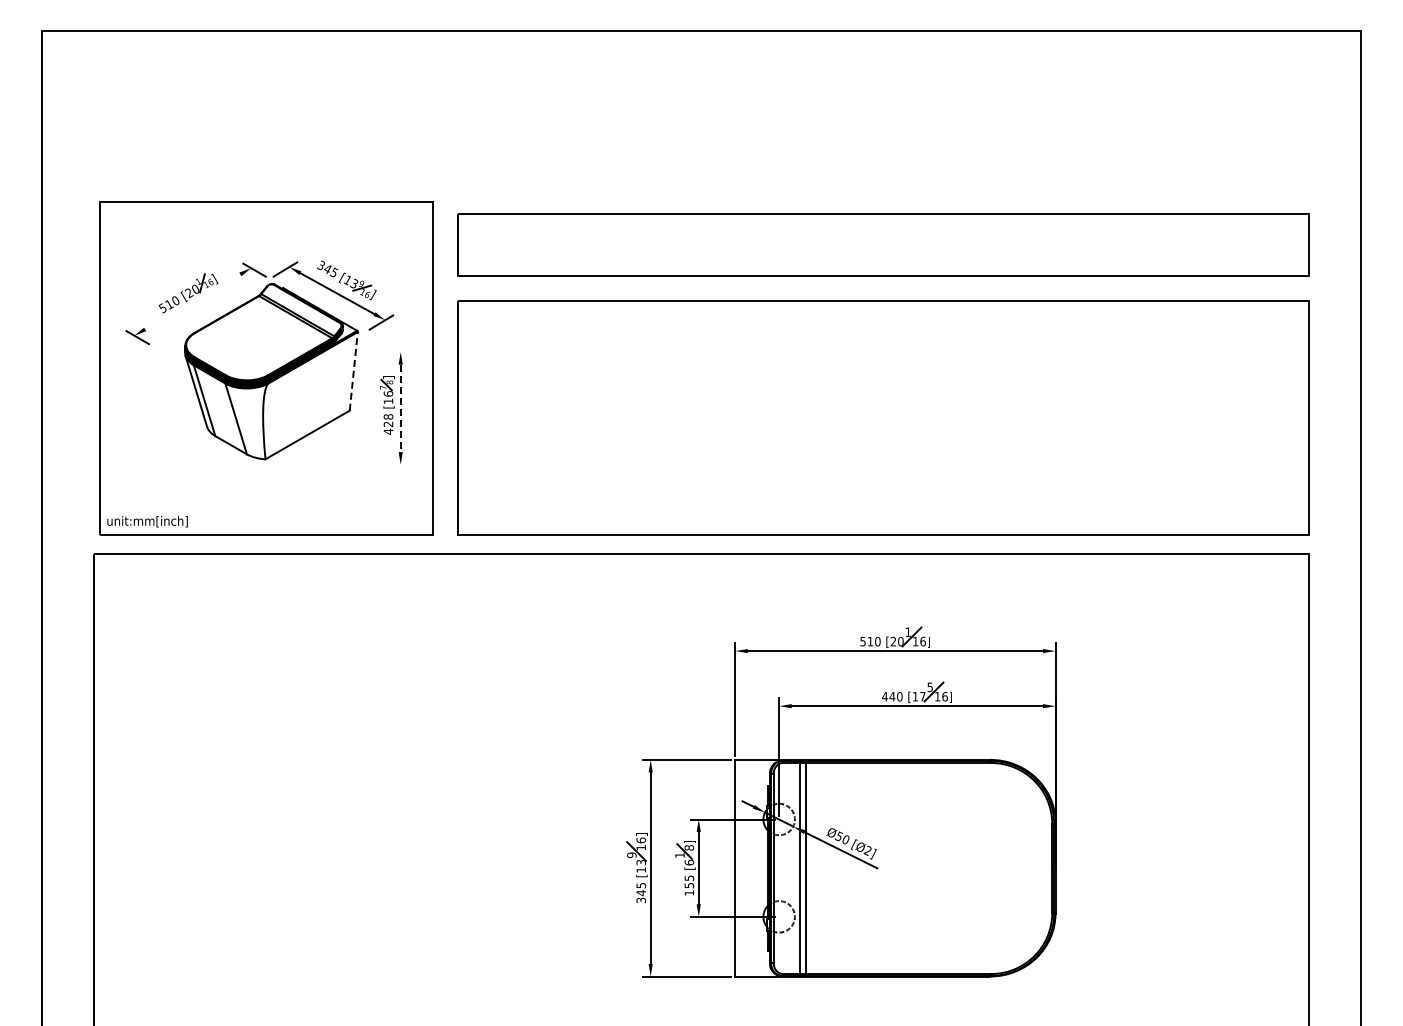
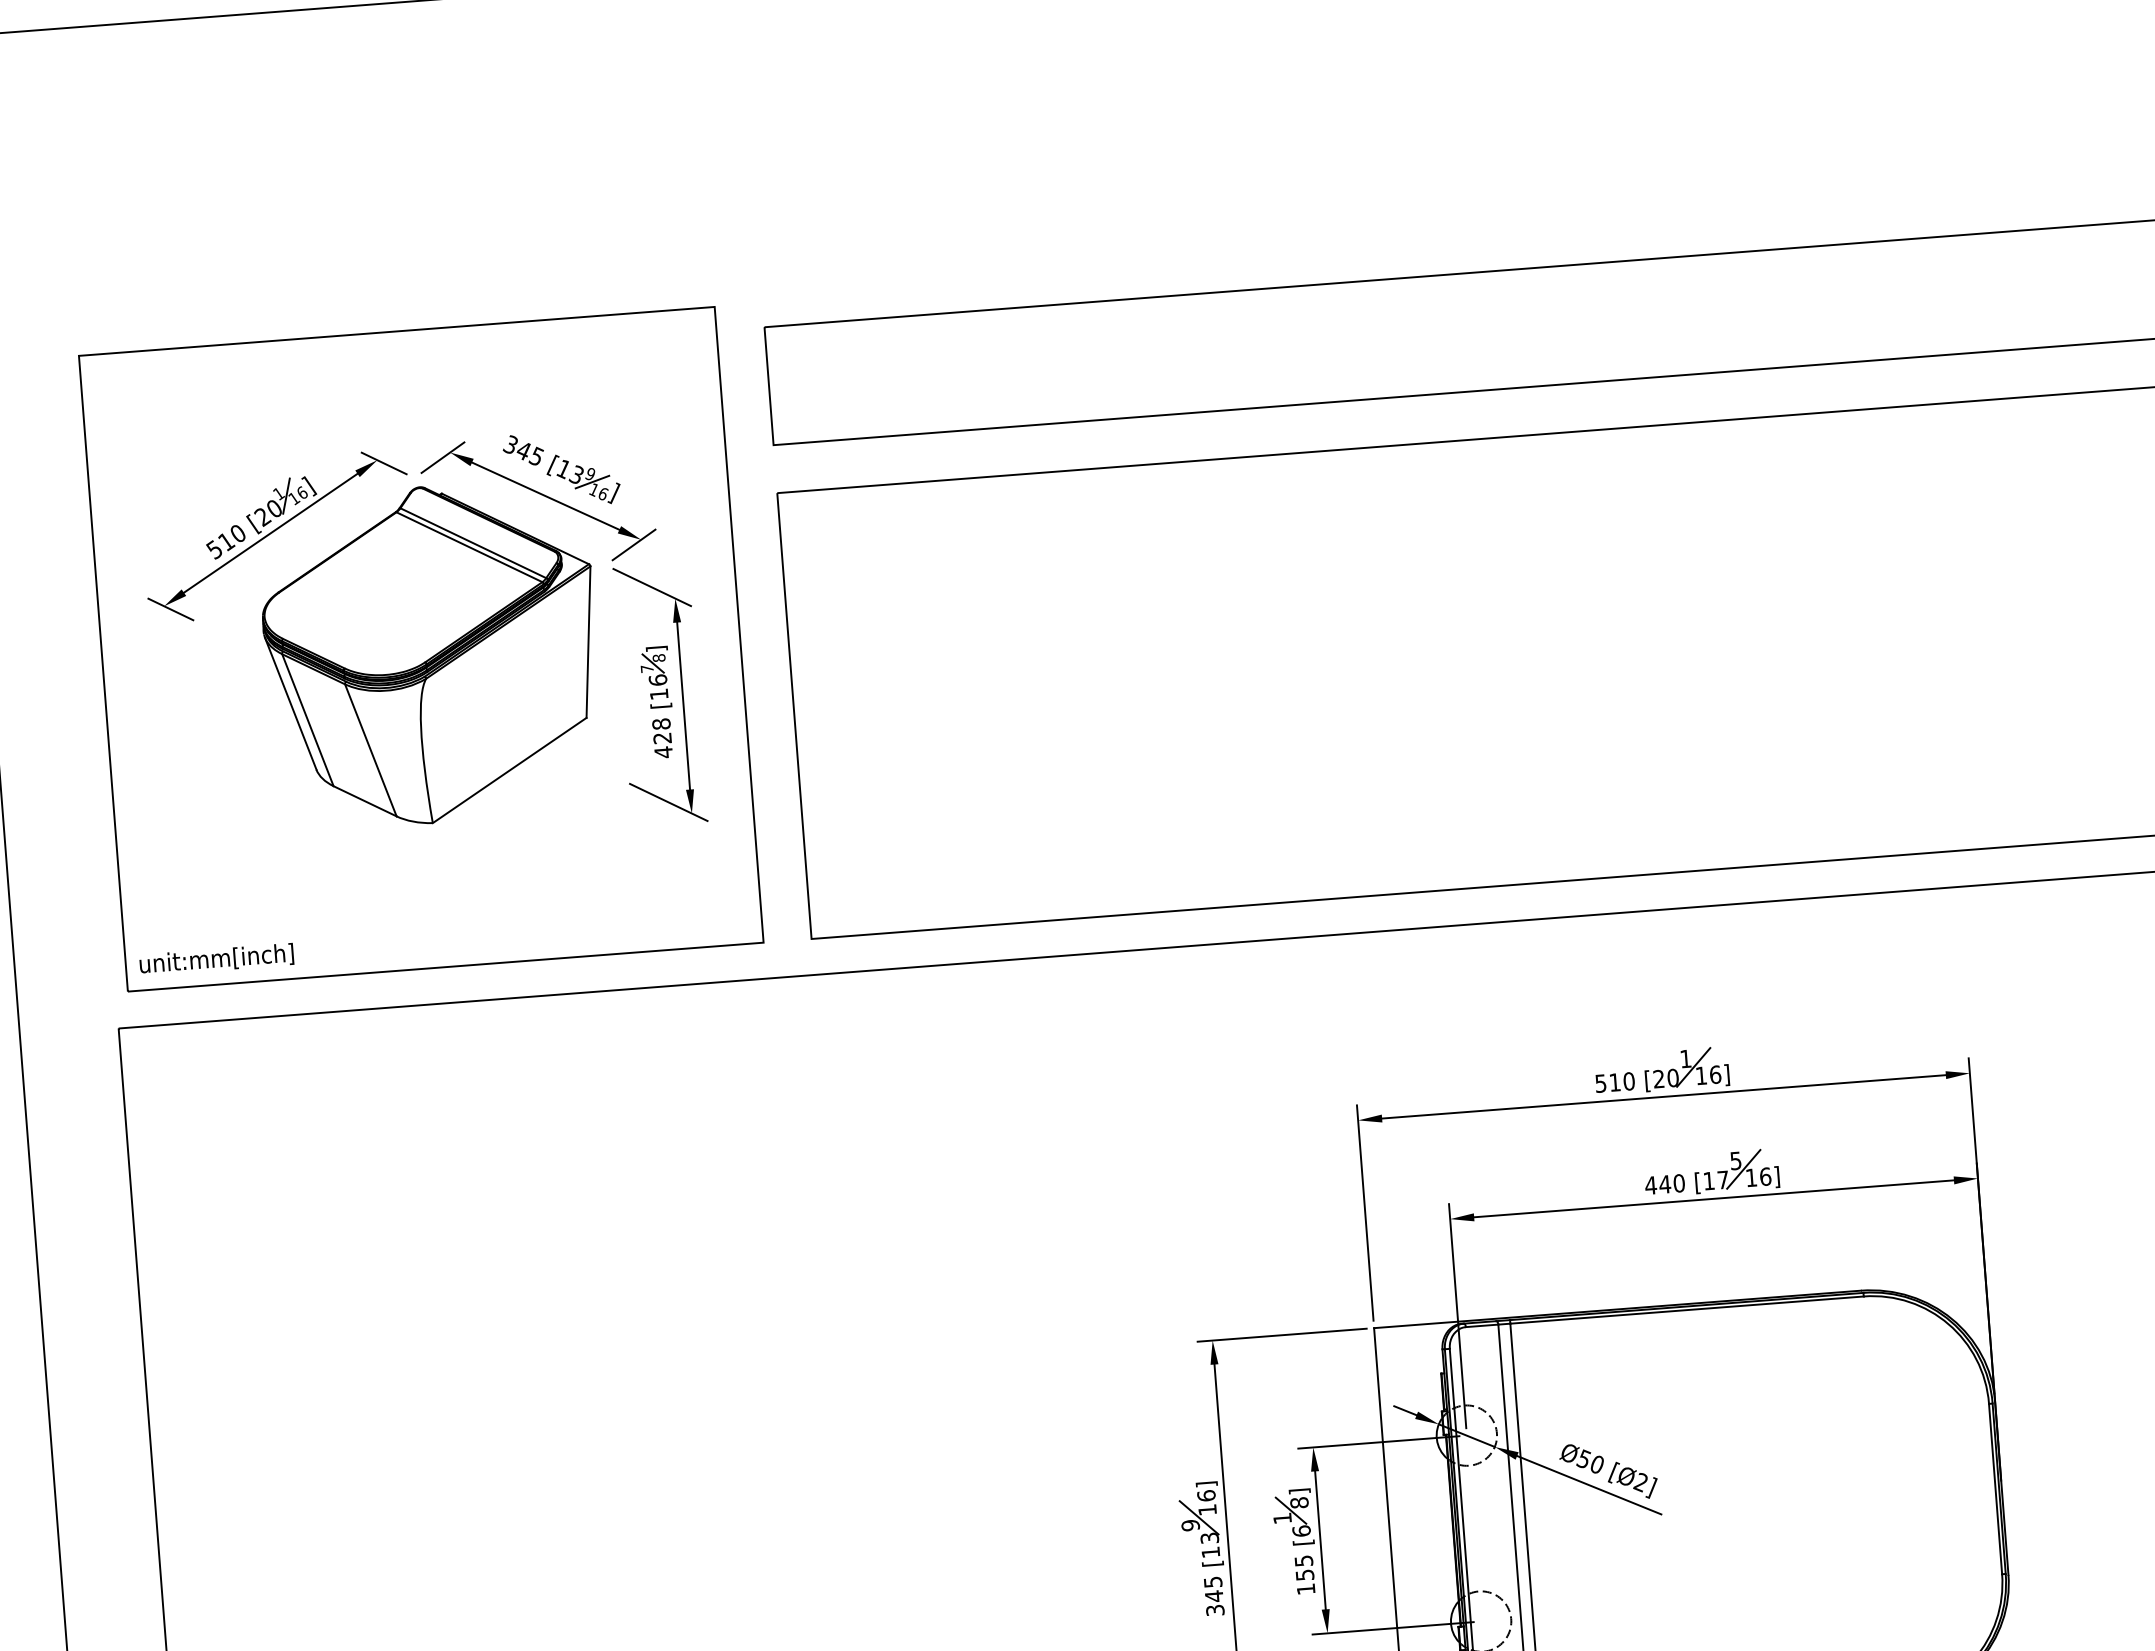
line: (192, 301) -> (270, 532), added
line: (388, 345) -> (650, 587), added
line: (353, 371) -> (587, 642), dashed -> solid
line: (400, 408) -> (683, 706), dashed -> solid
line: (388, 457) -> (667, 801), added

